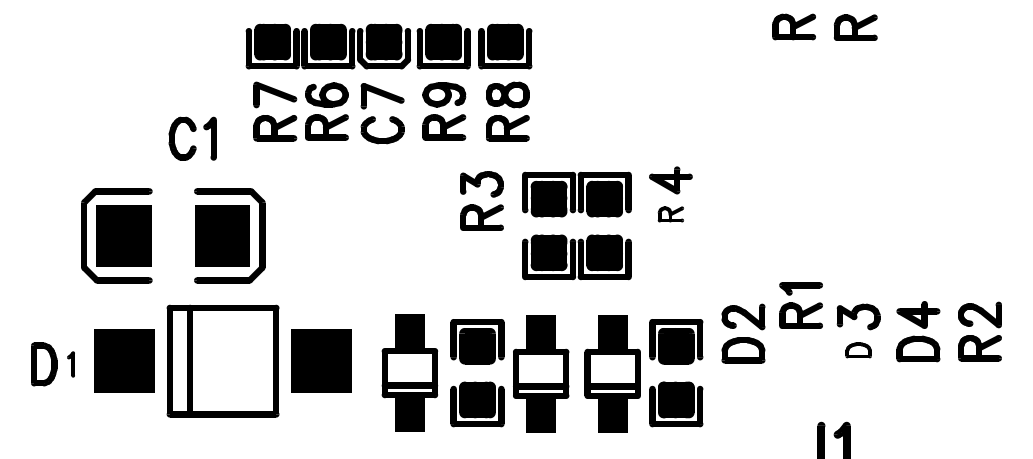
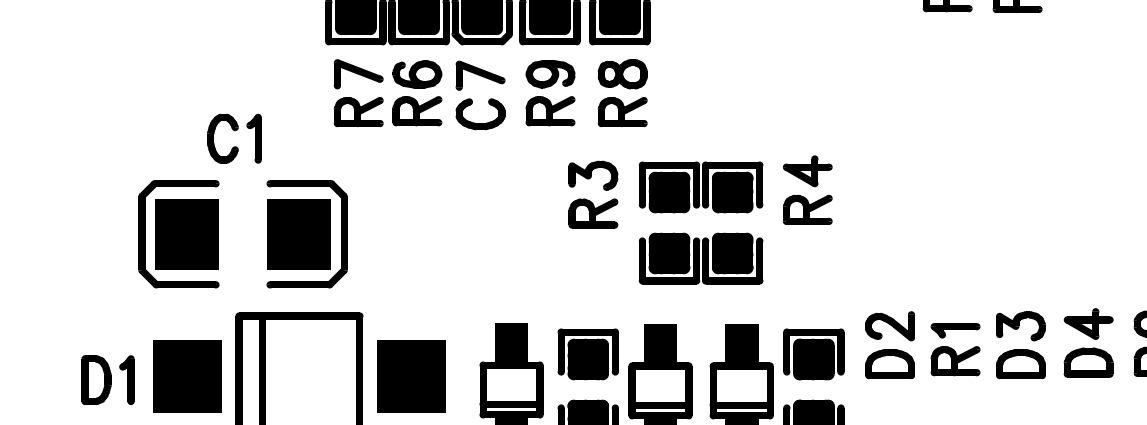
part: (192, 131) -> (234, 130), moved
part: (670, 214) -> (807, 209), size x1.67
part: (800, 305) -> (954, 349), moved
part: (858, 350) -> (1020, 364), size x1.67
part: (70, 364) -> (126, 380), size x1.67

